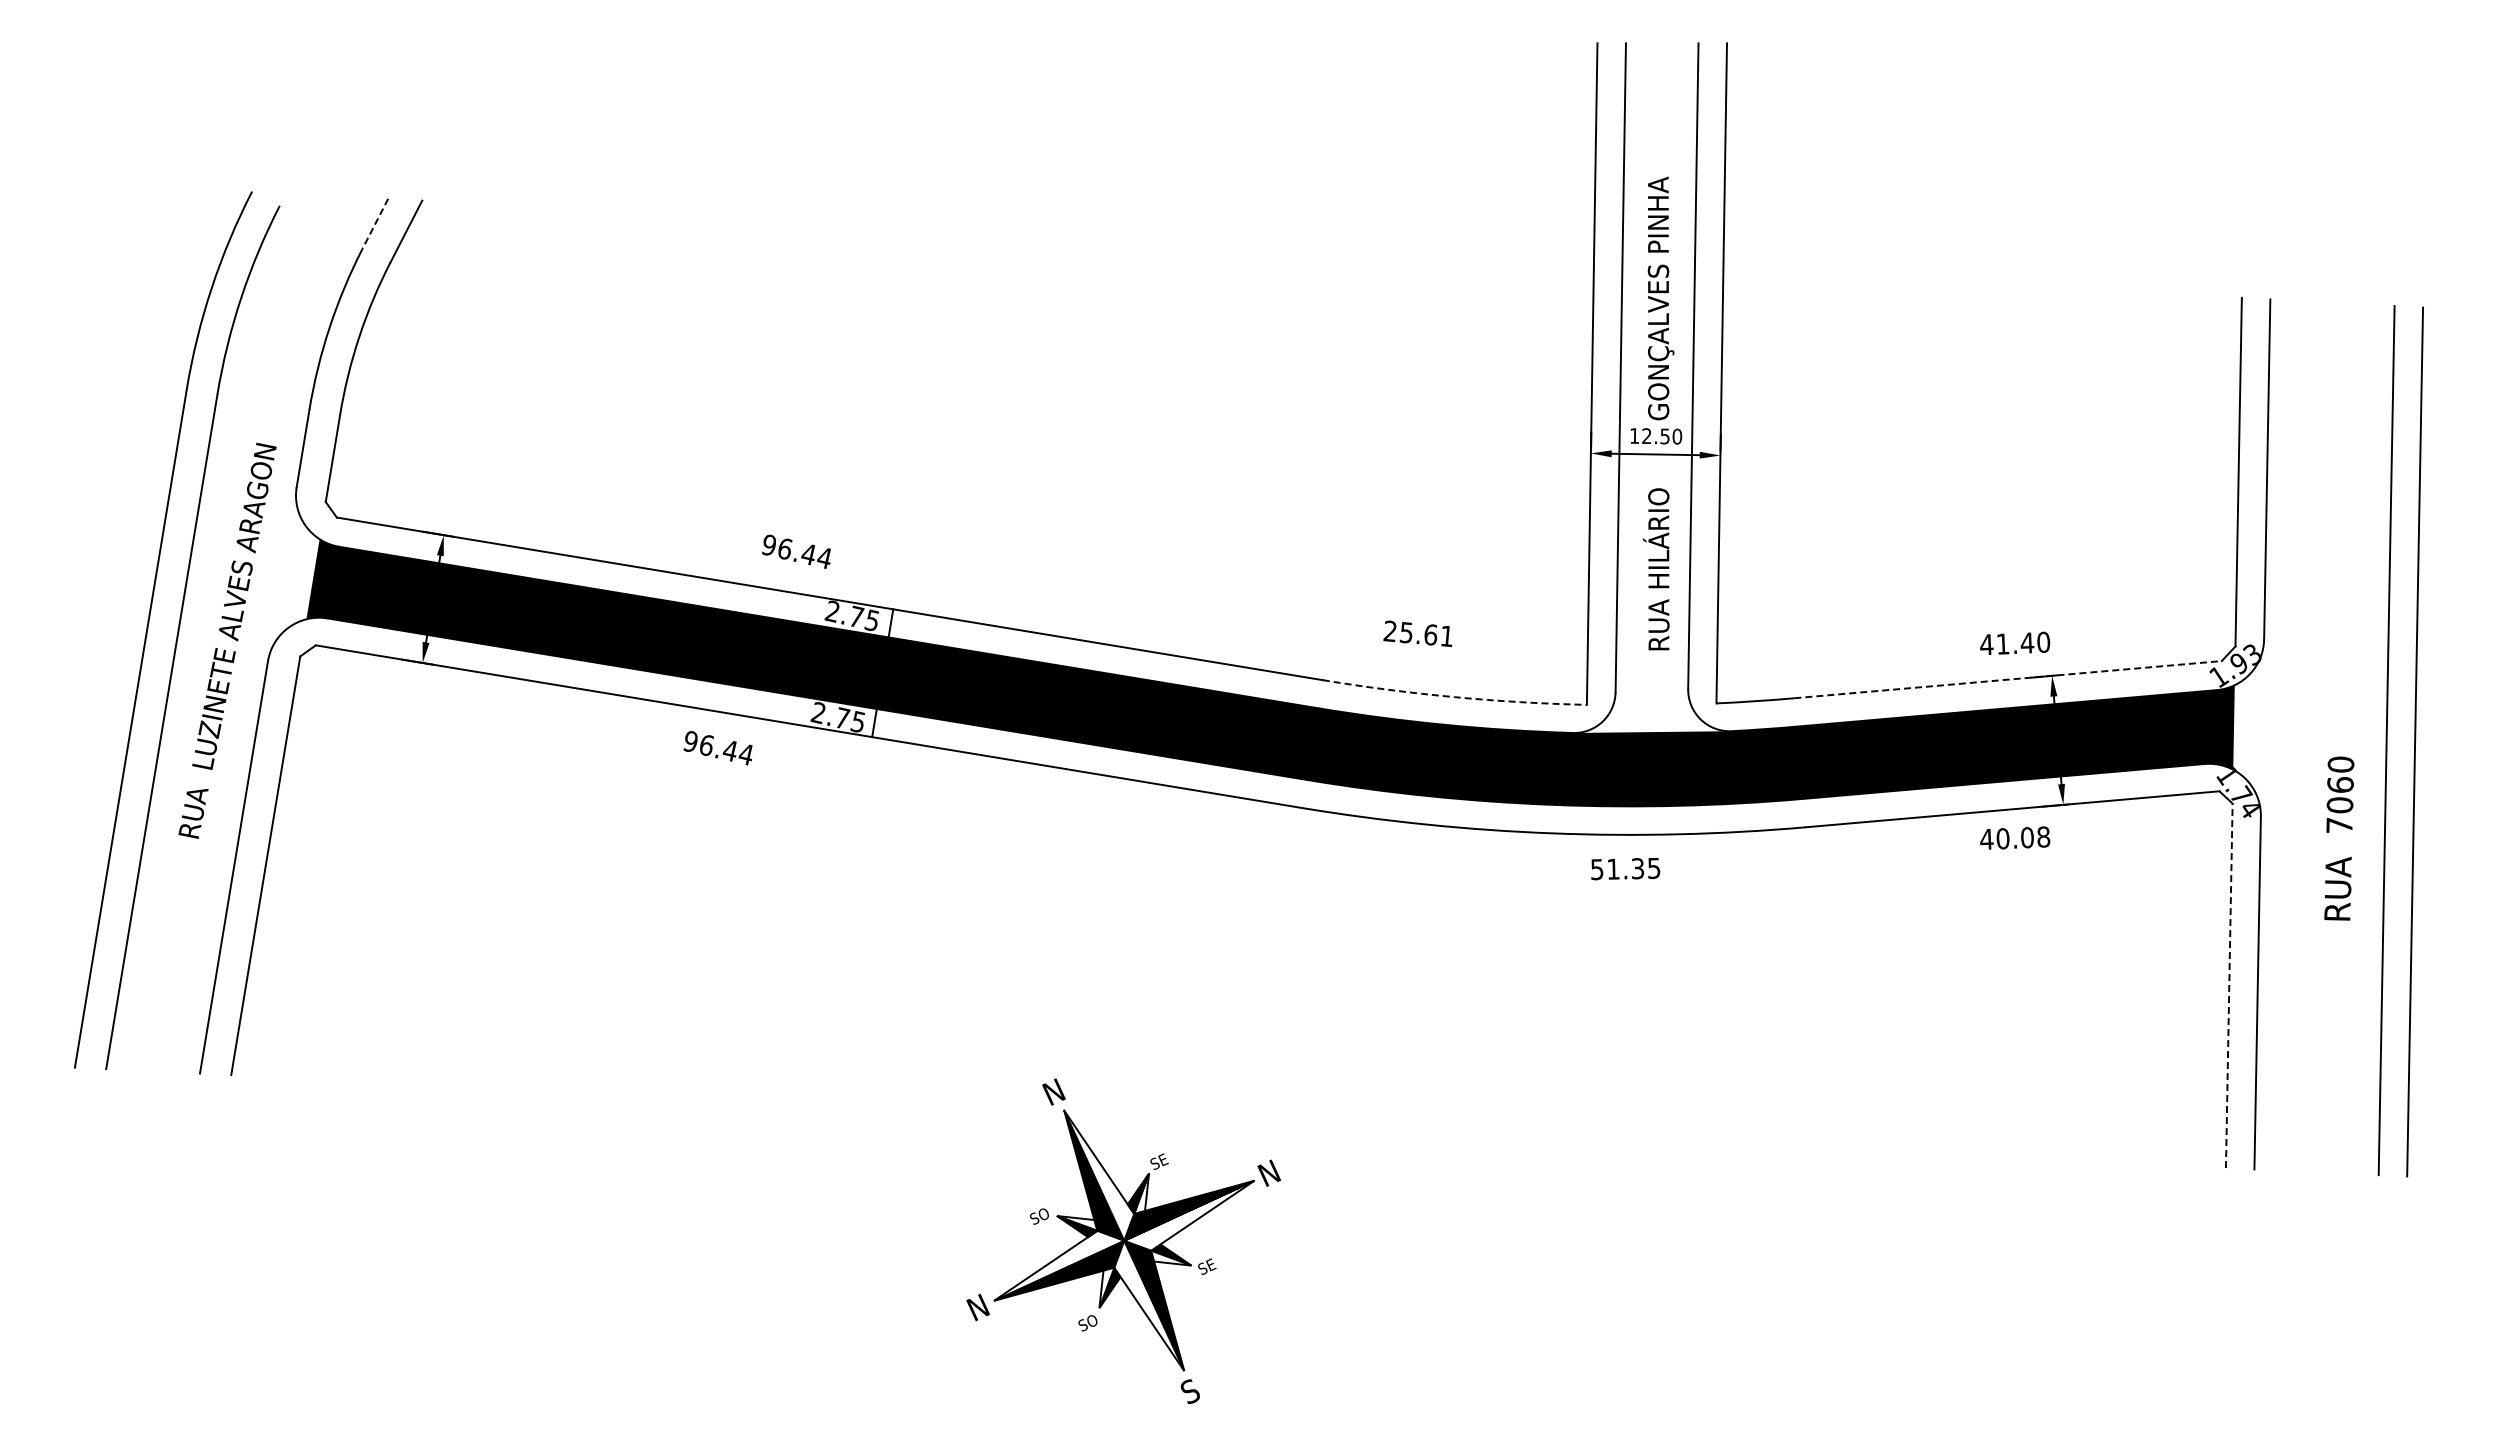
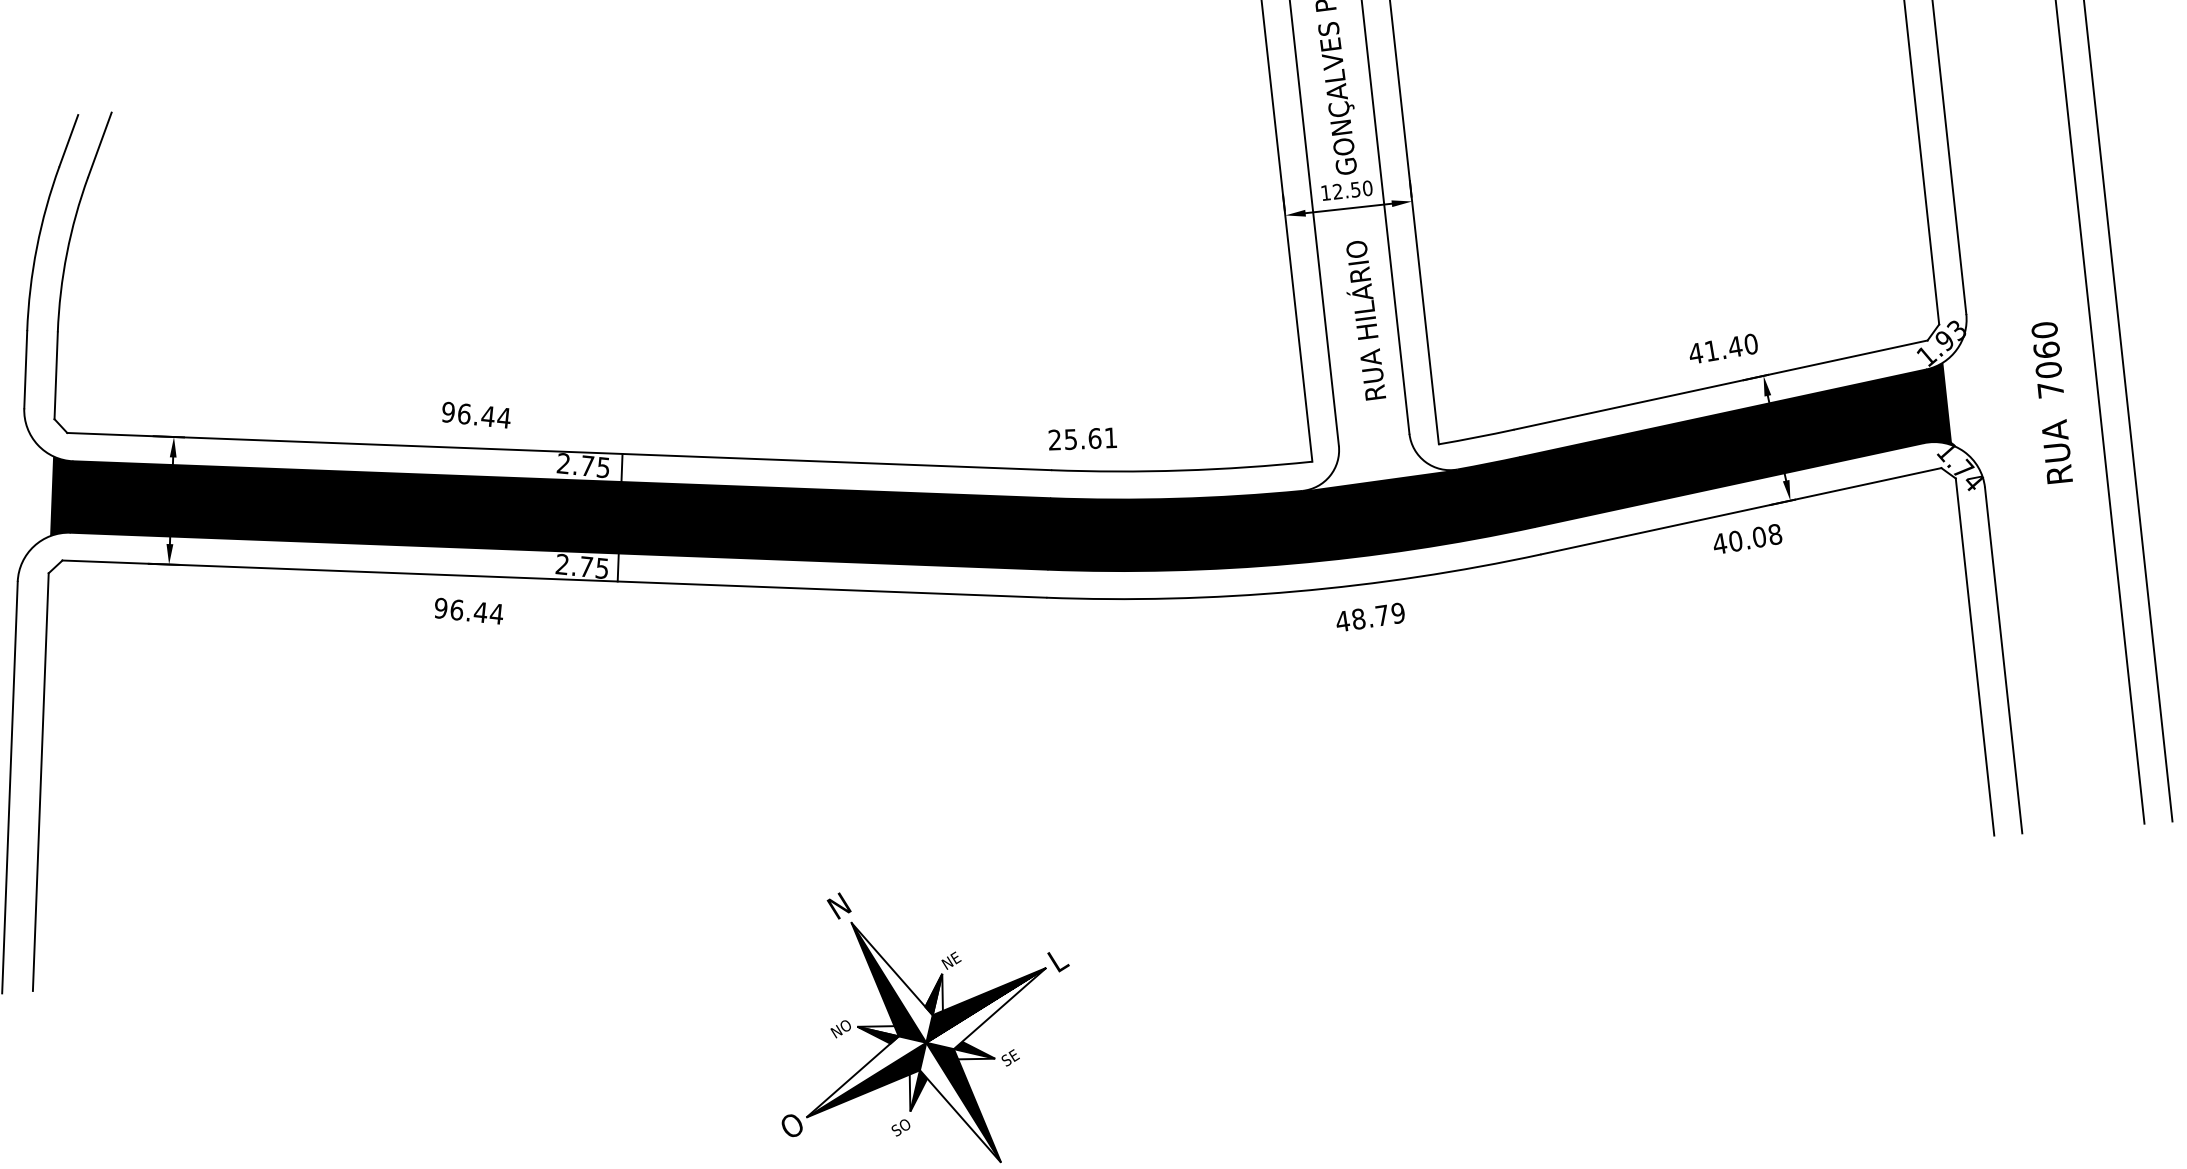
line: (375, 223) -> (68, 140), dashed -> solid
text: (796, 551) -> (475, 415), moved
text: (1417, 633) -> (1081, 438), moved
line: (2008, 679) -> (1721, 384), dashed -> solid
arc: (1454, 697) -> (1182, 470), dashed -> solid
text: (2339, 838) -> (2052, 402), moved
text: (1625, 868) -> (1370, 616), 51.35 -> 48.79
line: (2229, 985) -> (1975, 656), dashed -> solid
text: (1160, 1161) -> (951, 960), SE -> NE
text: (1270, 1172) -> (1060, 957), N -> L
text: (1039, 1215) -> (840, 1028), SO -> NO
text: (977, 1307) -> (791, 1126), N -> O

